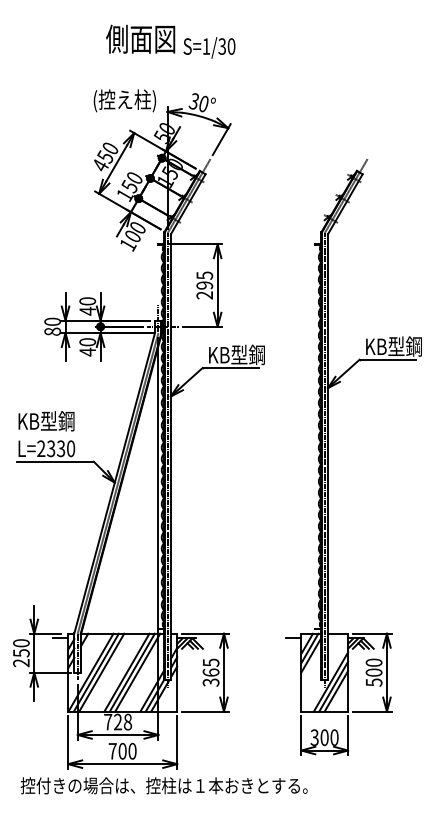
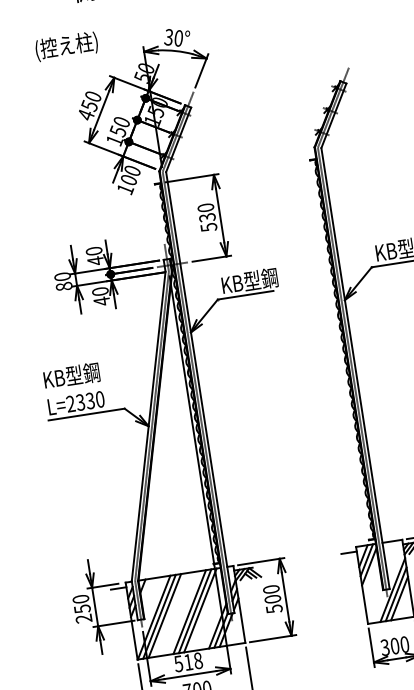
text: (124, 100) -> (66, 46), moved
text: (204, 285) -> (207, 217), 295 -> 530
text: (210, 672) -> (272, 599), 365 -> 500
text: (113, 721) -> (183, 662), 728 -> 518

